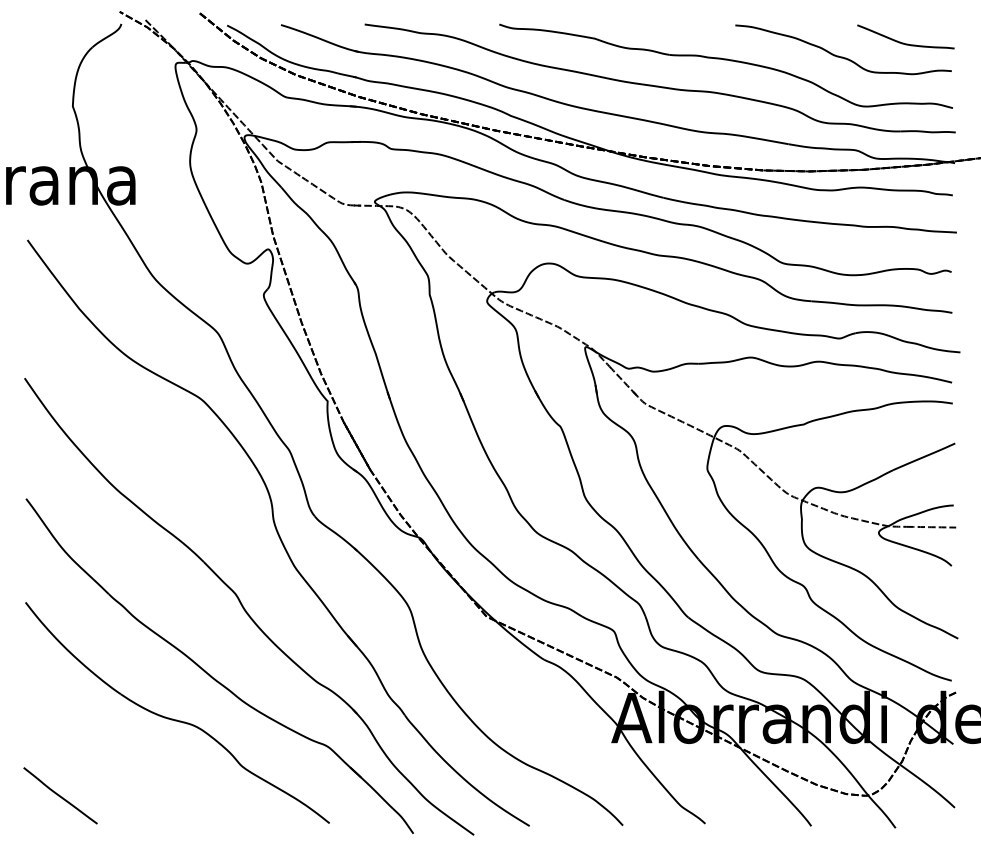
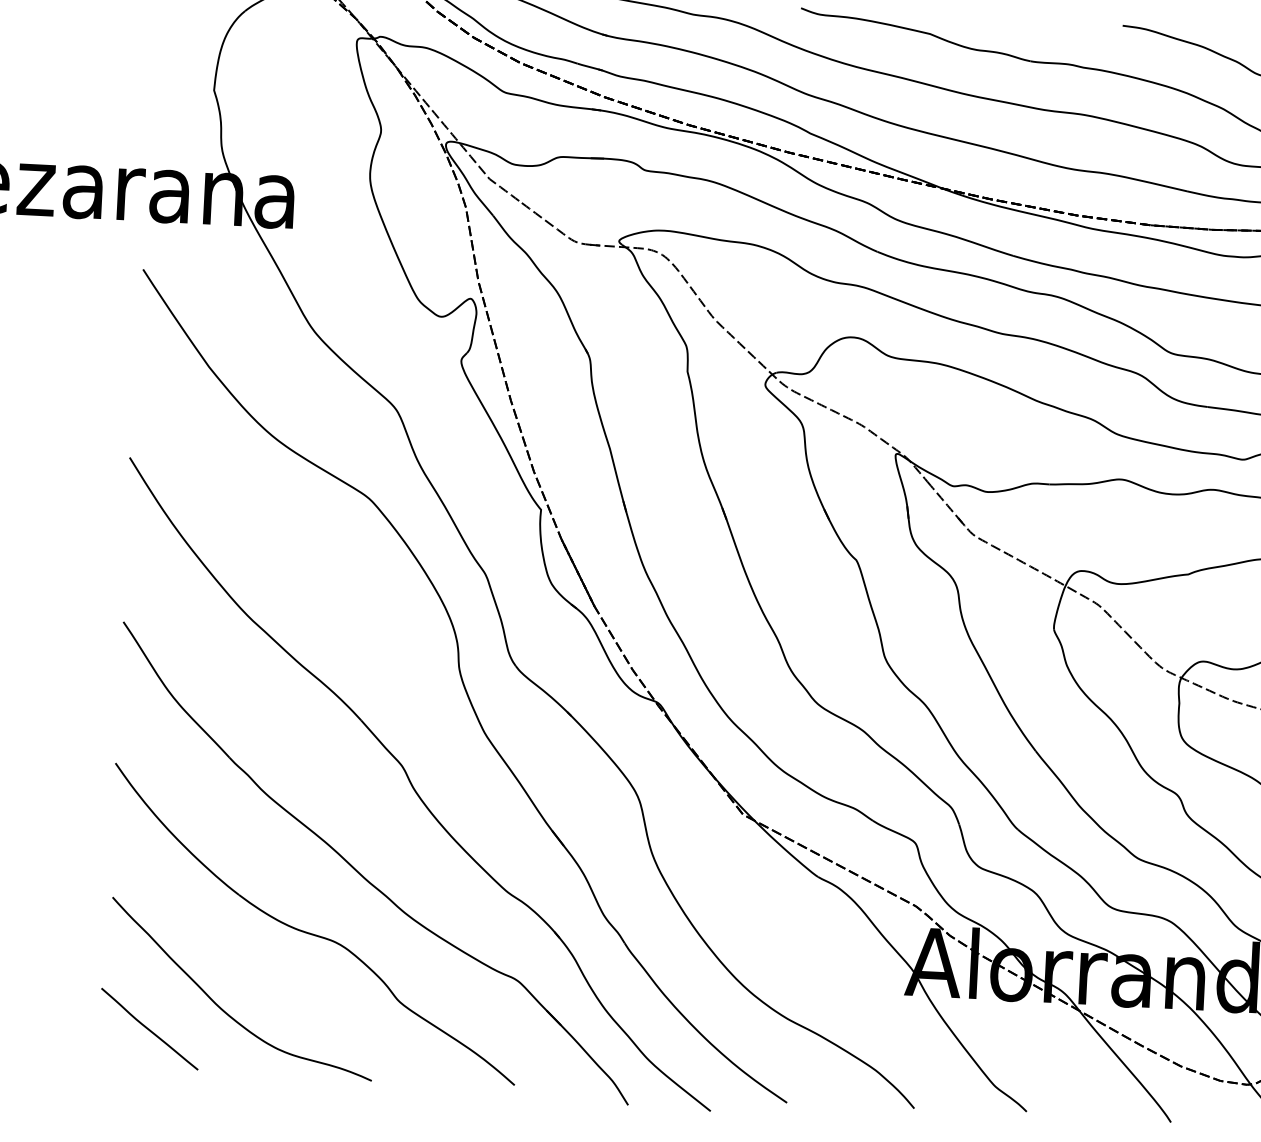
curve: (115, 779) -> (225, 1010), added

